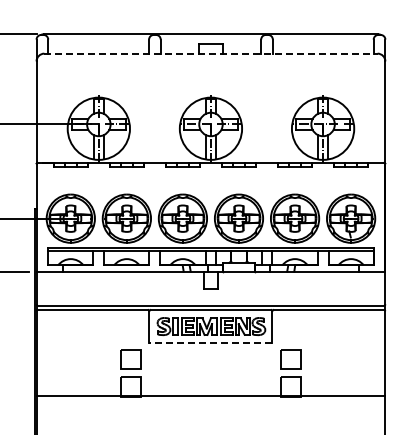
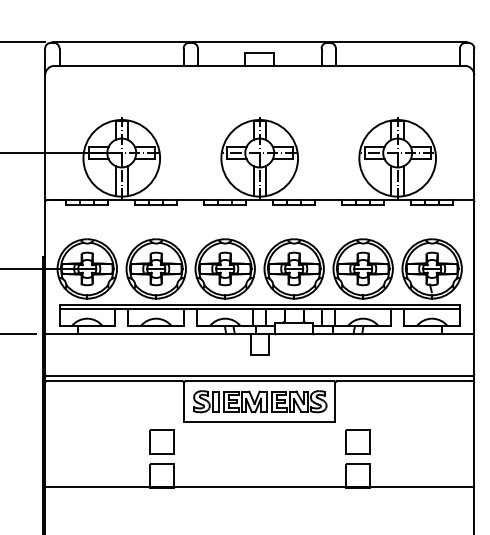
line: (210, 53) -> (259, 65), dashed -> solid
line: (210, 343) -> (259, 422), dashed -> solid

